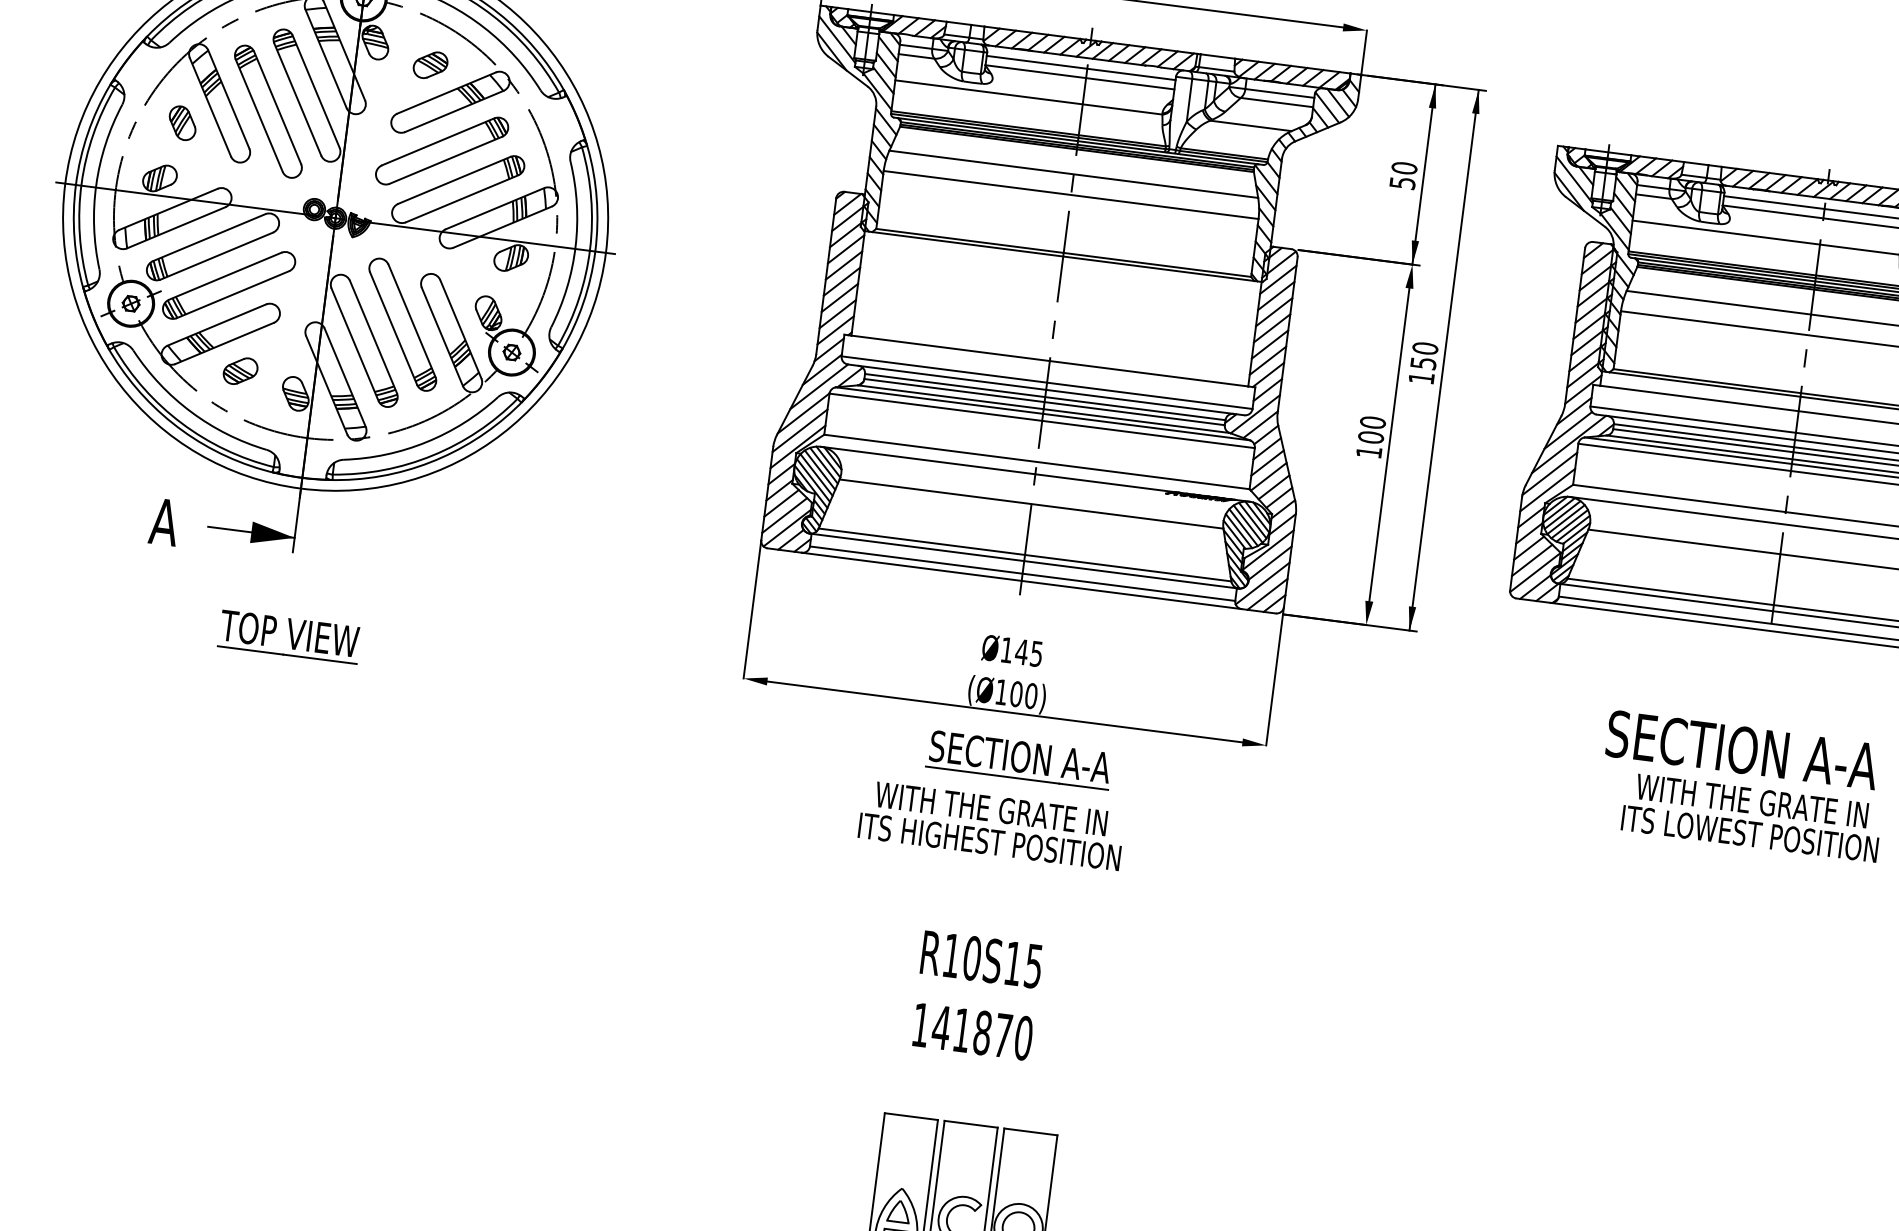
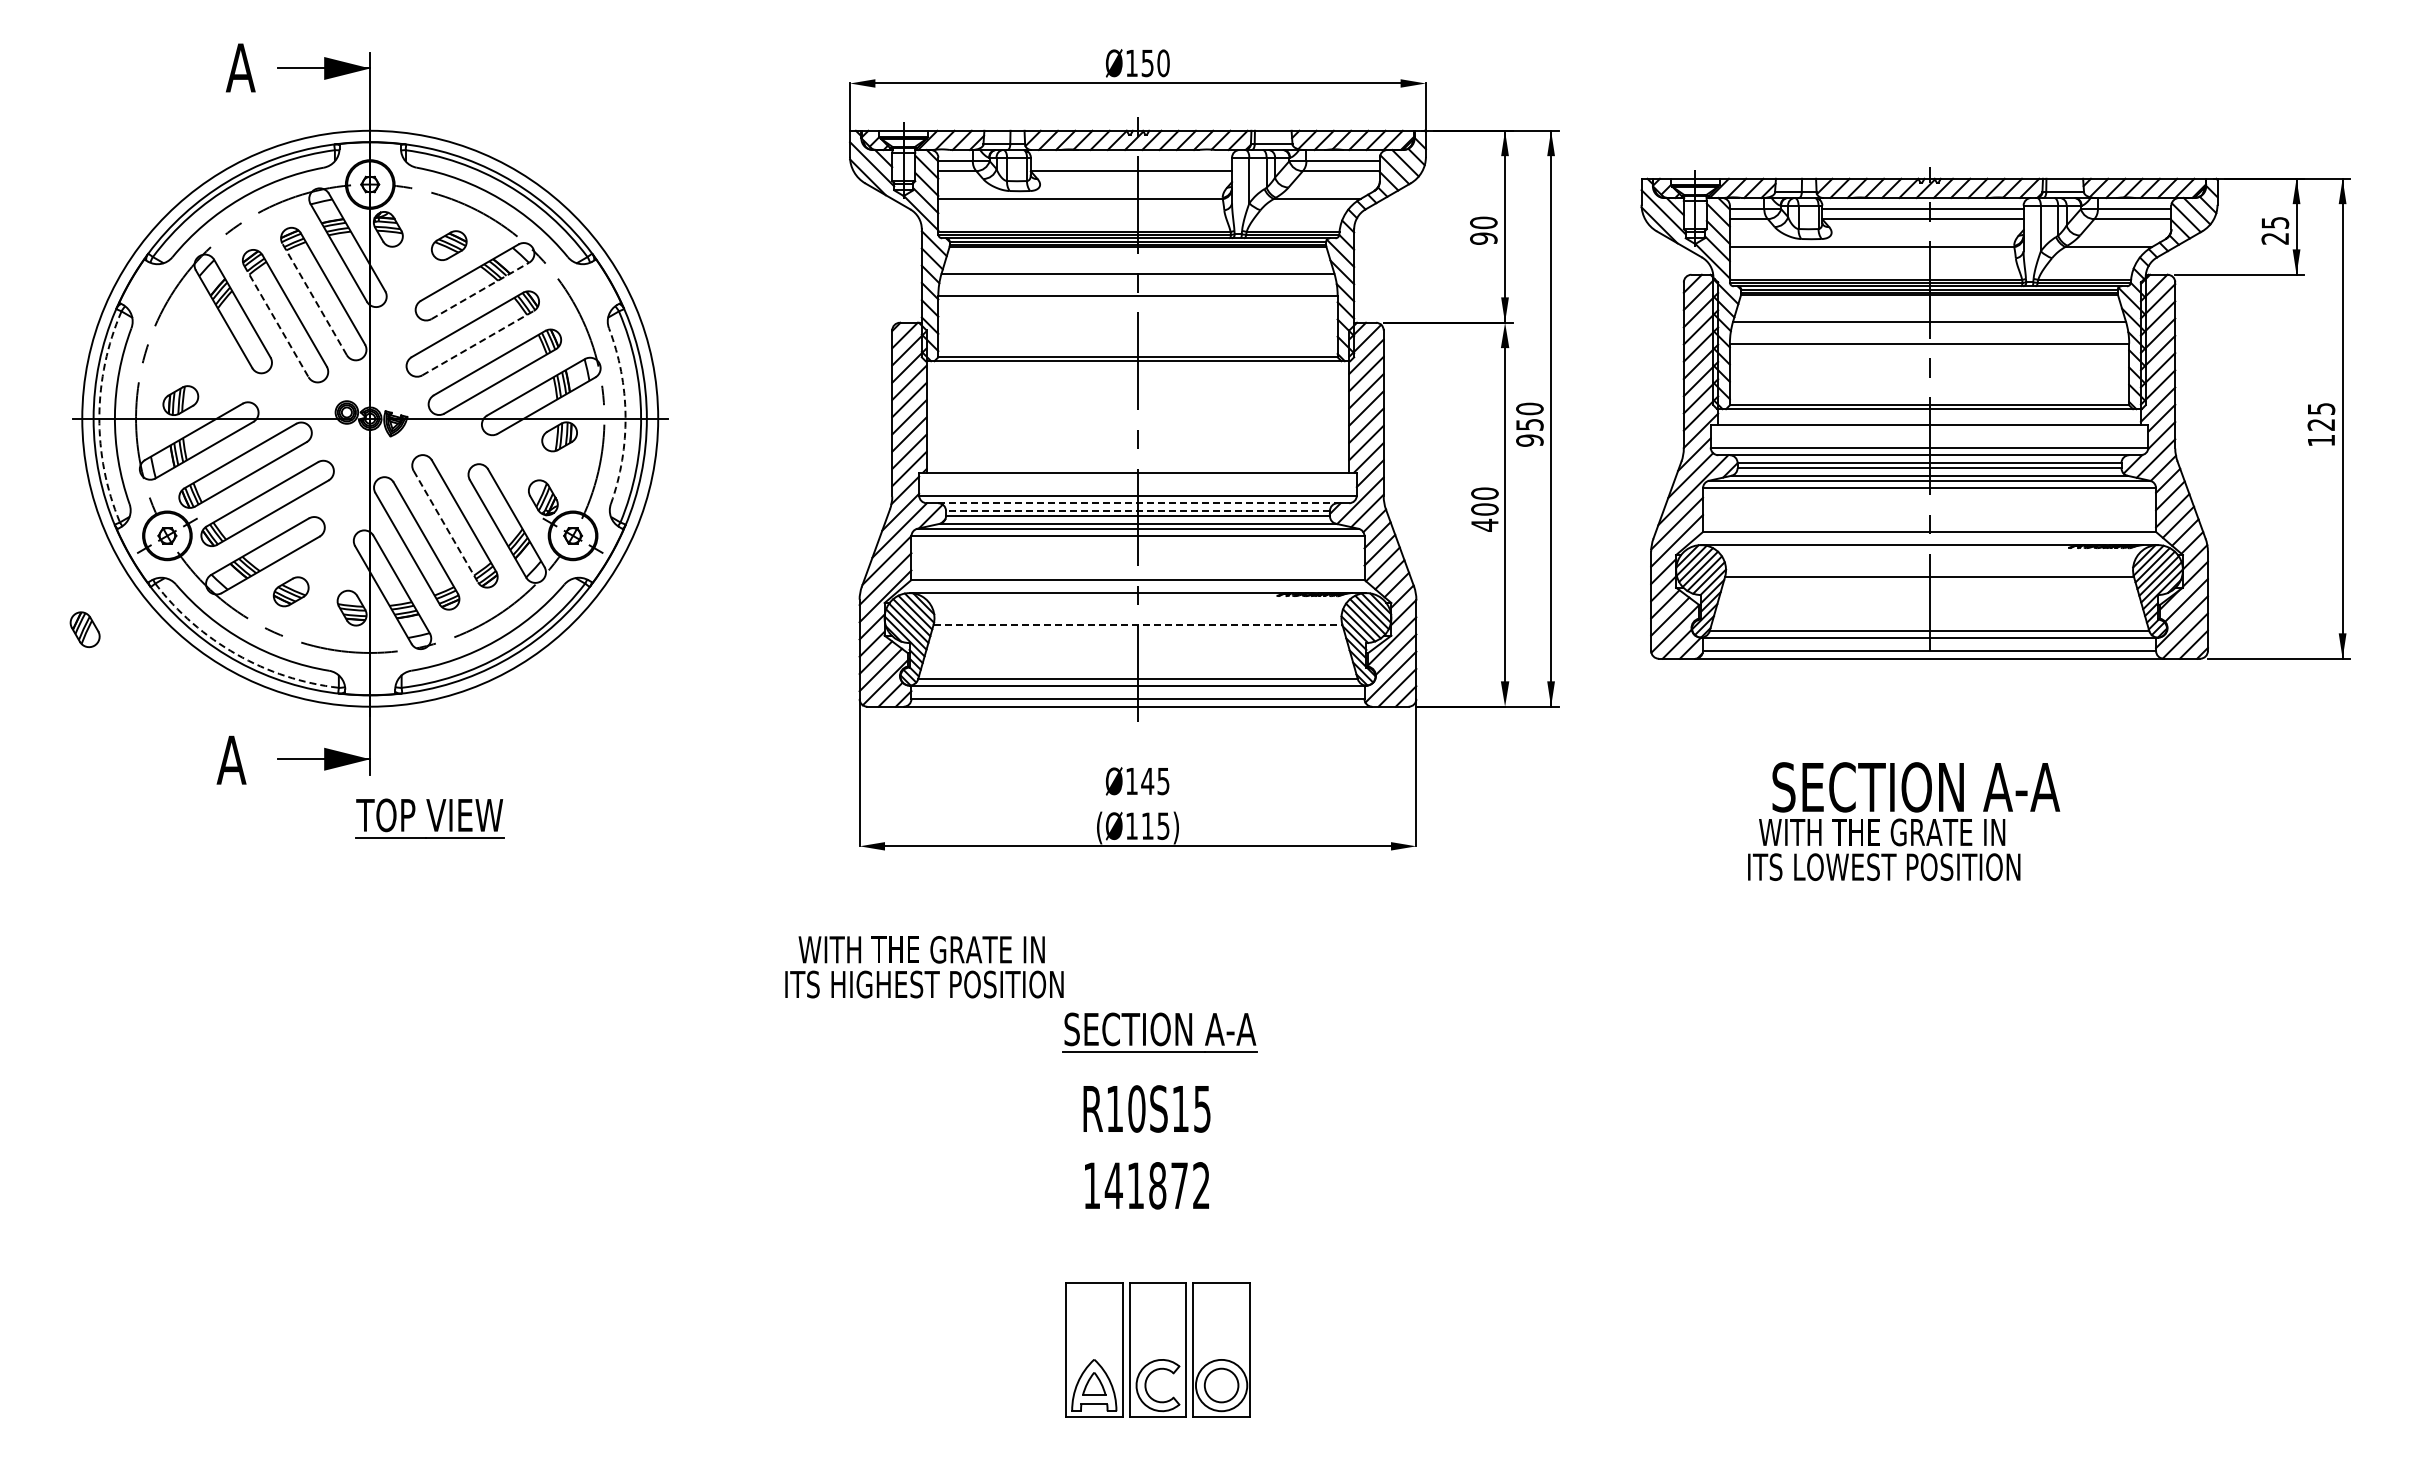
line: (1081, 68) -> (1131, 161), removed
line: (297, 98) -> (314, 298), solid -> dashed
line: (454, 111) -> (480, 290), solid -> dashed
line: (259, 115) -> (276, 321), solid -> dashed
part: (182, 122) -> (84, 629), moved
line: (446, 159) -> (478, 342), solid -> dashed
text: (1402, 182) -> (1483, 238), 50 -> 90
arc: (81, 183) -> (99, 416), solid -> dashed
arc: (575, 246) -> (625, 416), solid -> dashed
line: (394, 329) -> (446, 527), solid -> dashed
text: (1421, 378) -> (1529, 440), 150 -> 950
line: (1045, 390) -> (1137, 503), solid -> dashed
line: (1044, 396) -> (1137, 510), solid -> dashed
arc: (181, 423) -> (236, 654), solid -> dashed
text: (1368, 451) -> (1484, 524), 100 -> 400
line: (1032, 503) -> (1138, 624), solid -> dashed
part: (288, 636) -> (429, 818), moved
text: (1023, 695) -> (1155, 826), (Ø100) -> (Ø115)
part: (1019, 759) -> (1159, 1032), moved
text: (1752, 817) -> (1884, 849), moved
text: (991, 825) -> (924, 967), moved
text: (1023, 1037) -> (1201, 1185), 141870 -> 141872

